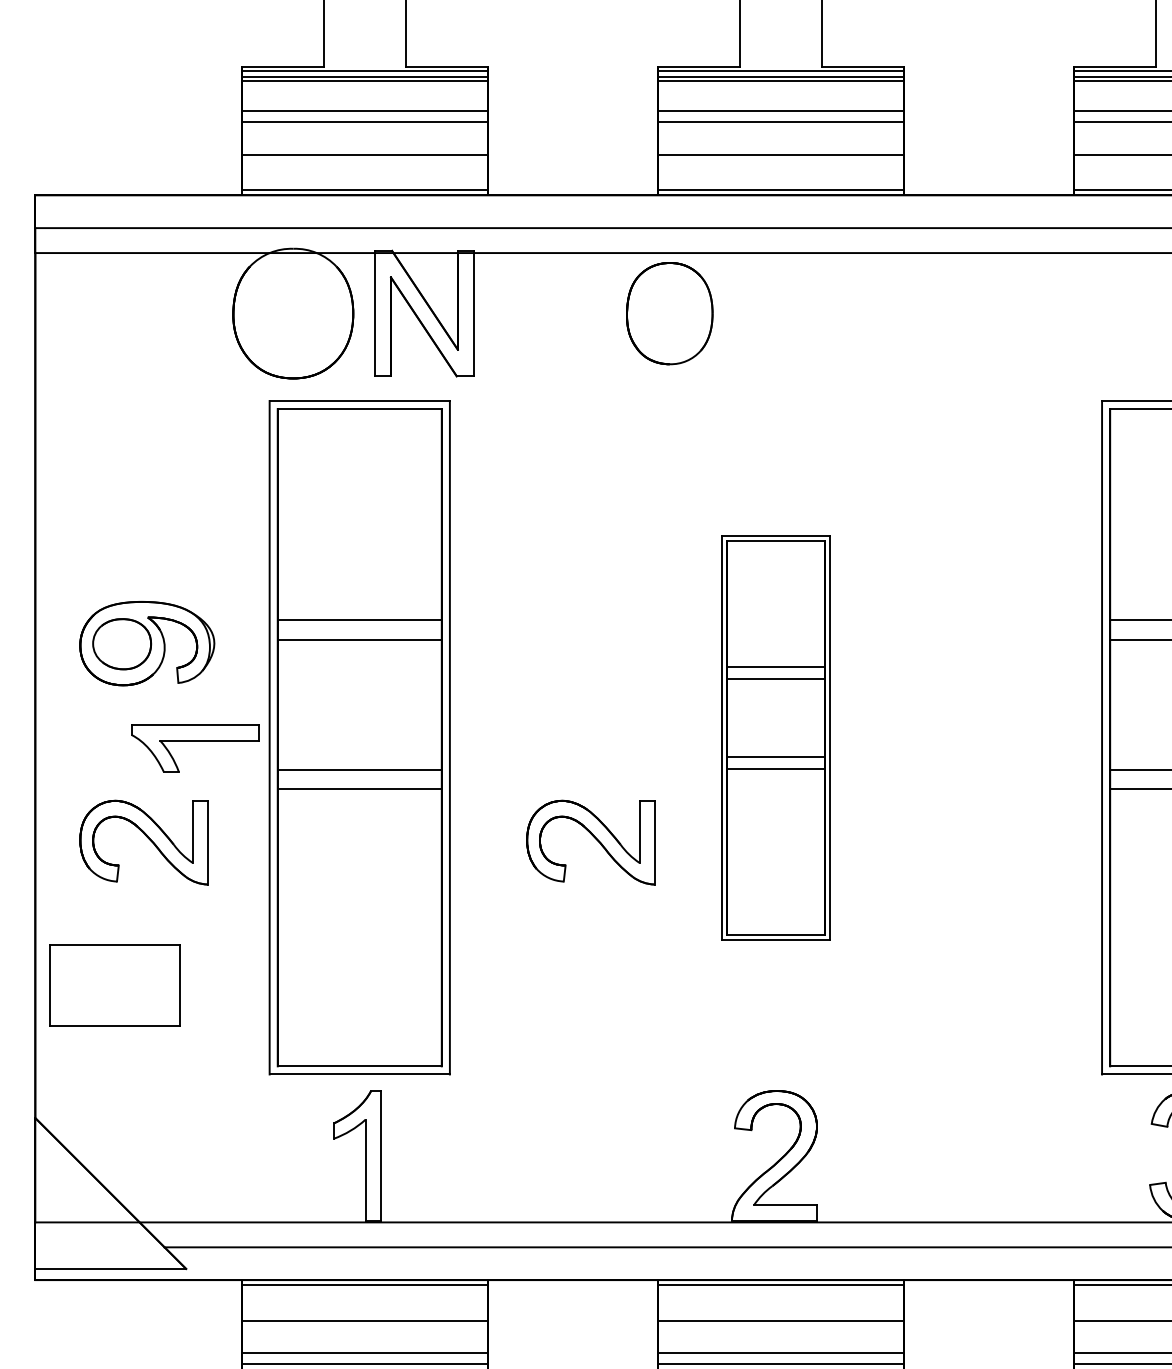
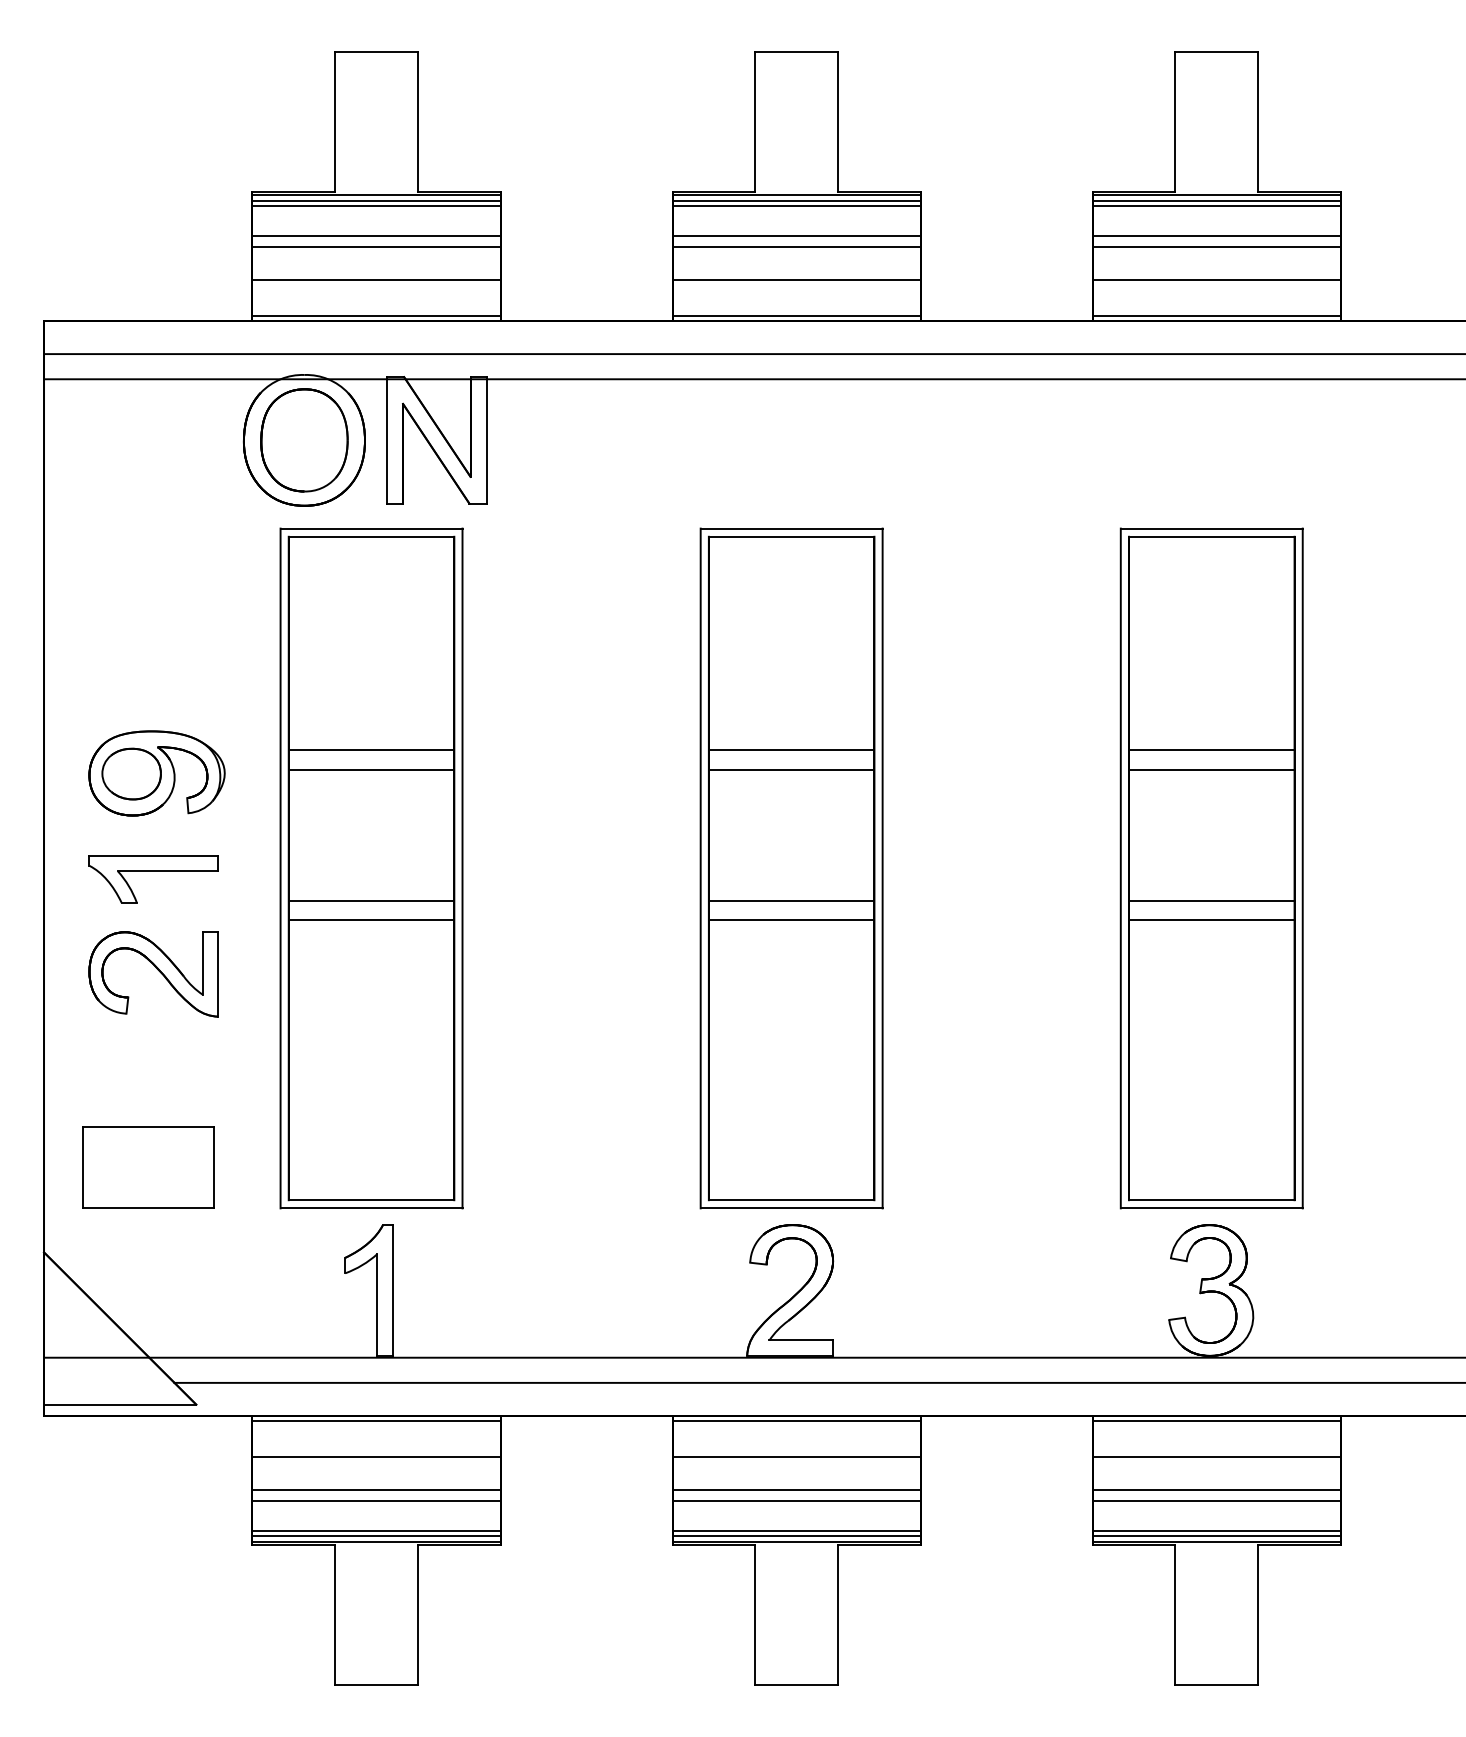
part: (669, 313) -> (304, 440), moved
part: (775, 737) -> (791, 868), size x1.67
part: (195, 740) -> (153, 871), moved
part: (590, 842) -> (604, 974), removed
part: (115, 985) -> (148, 1167), moved

